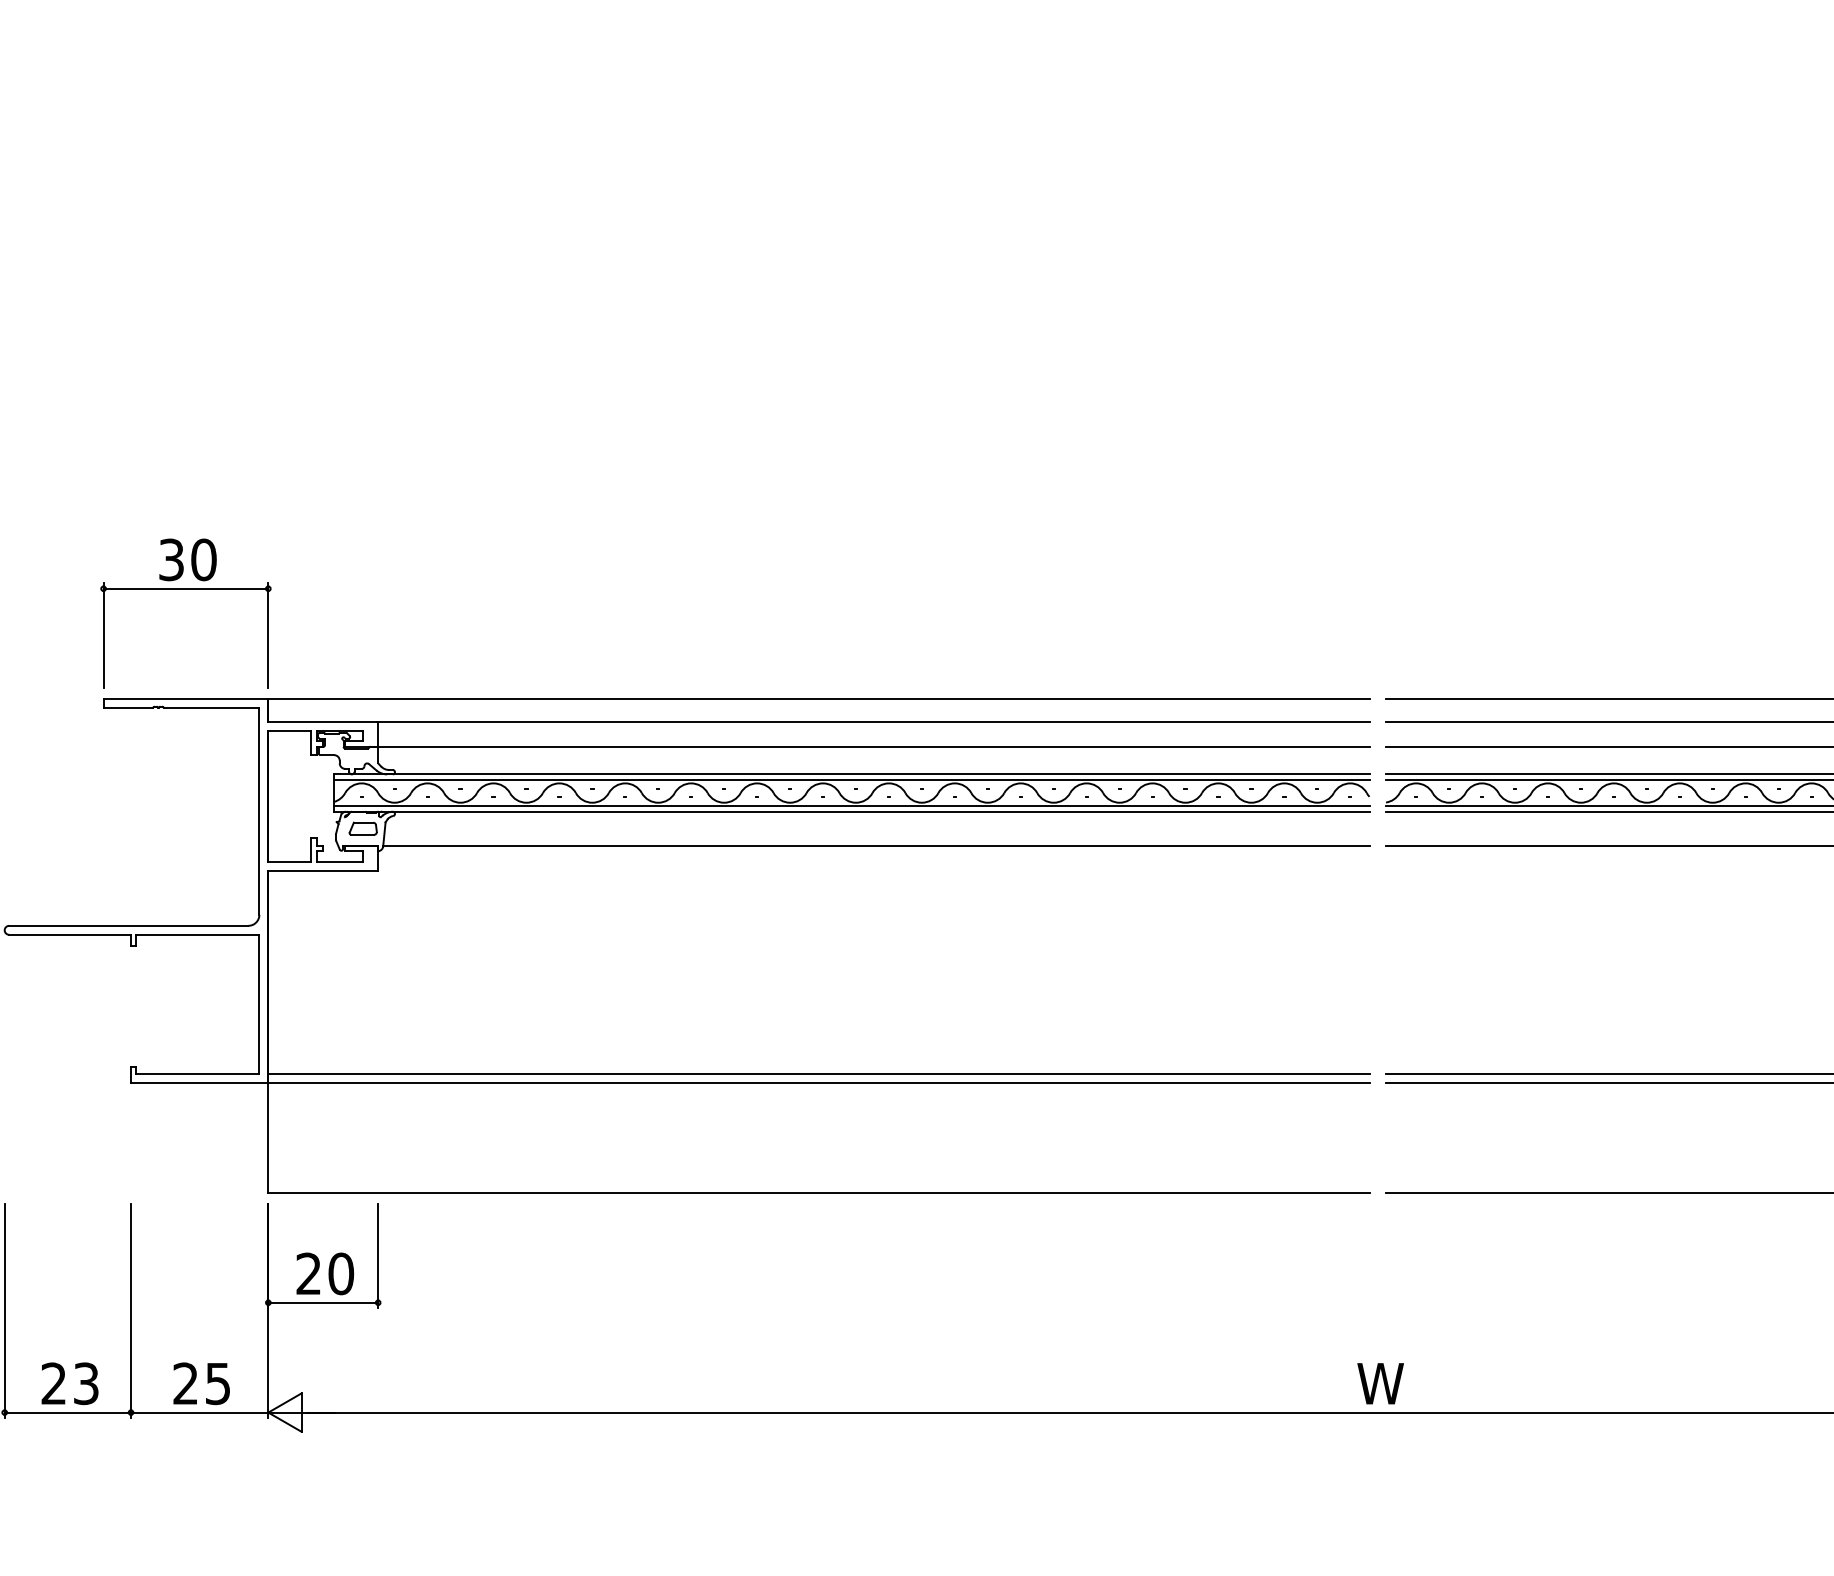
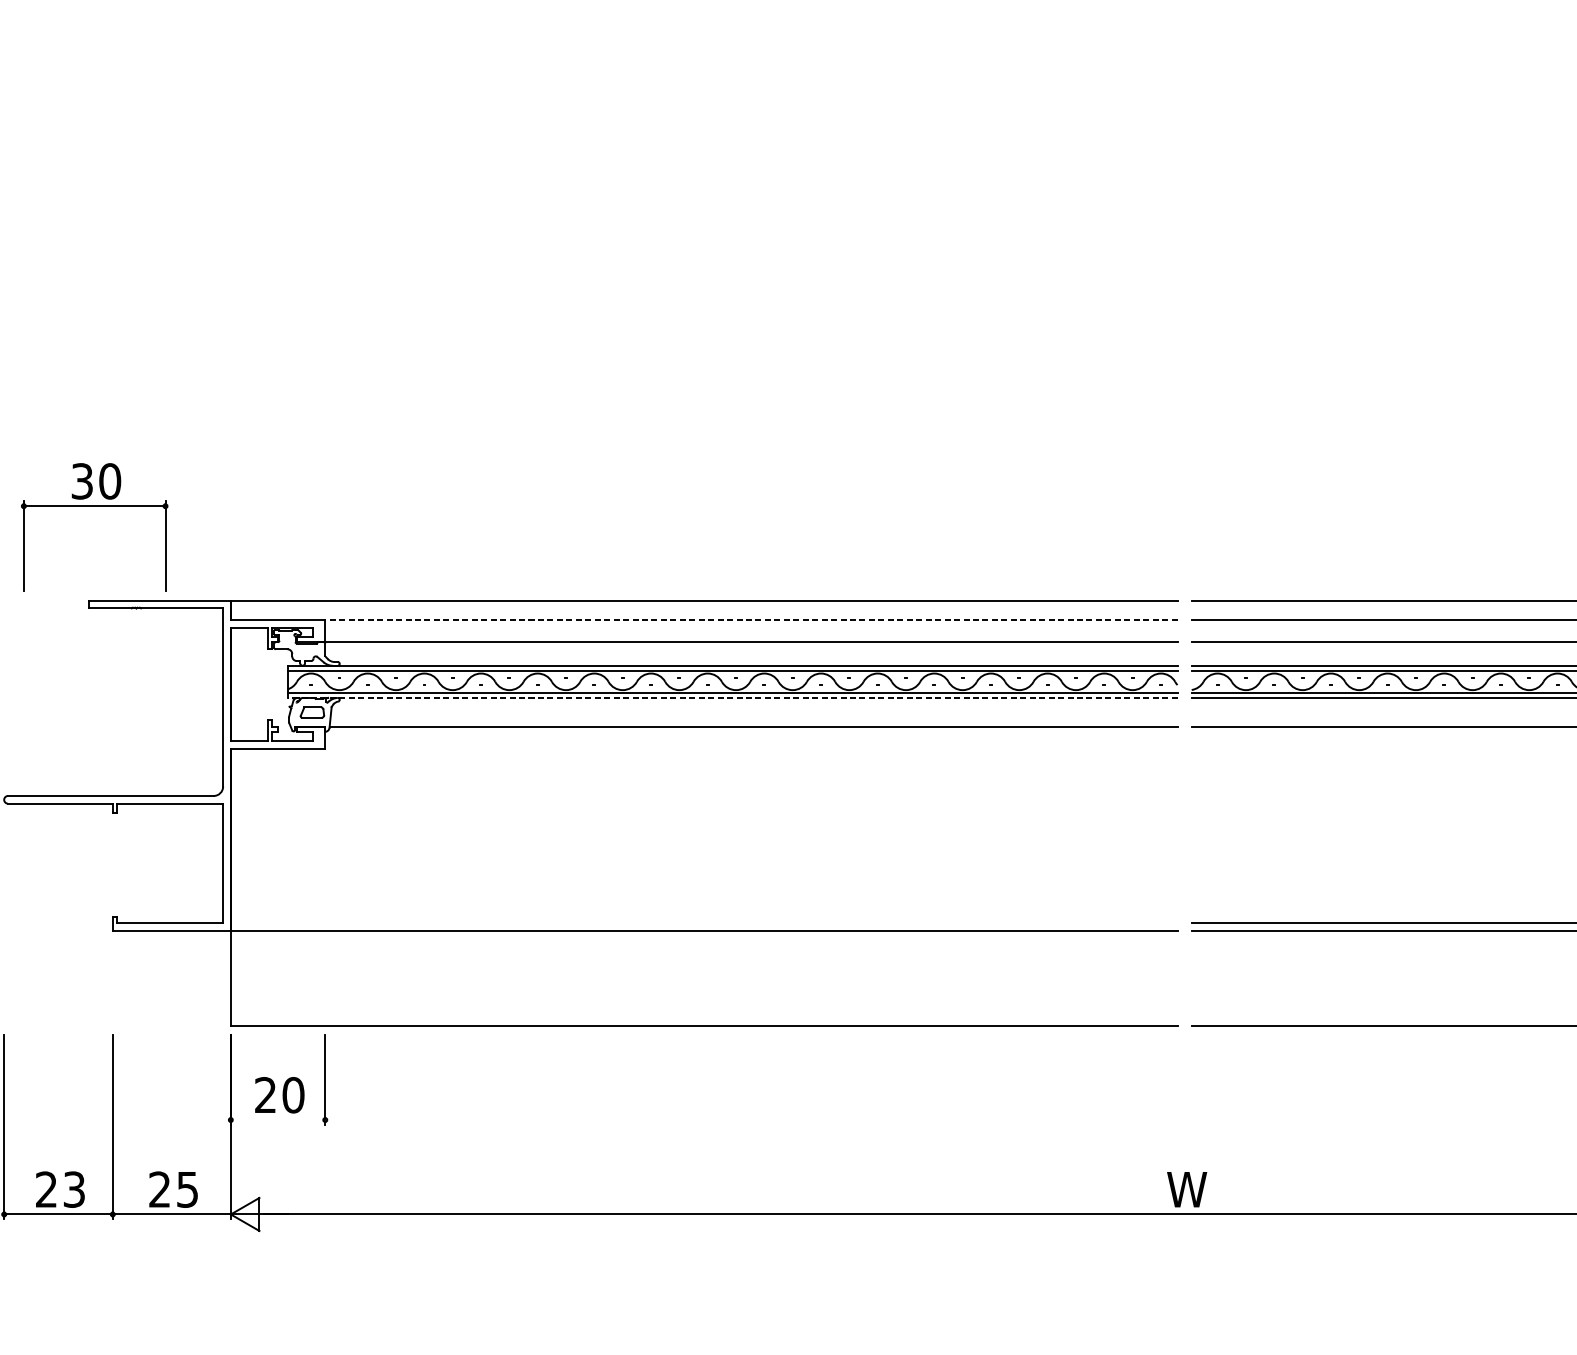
part: (185, 589) -> (94, 506), moved
line: (873, 721) -> (751, 620), solid -> dashed
line: (851, 811) -> (732, 697), solid -> dashed
line: (818, 1074) -> (703, 923), removed
line: (323, 1302) -> (278, 1119), removed

